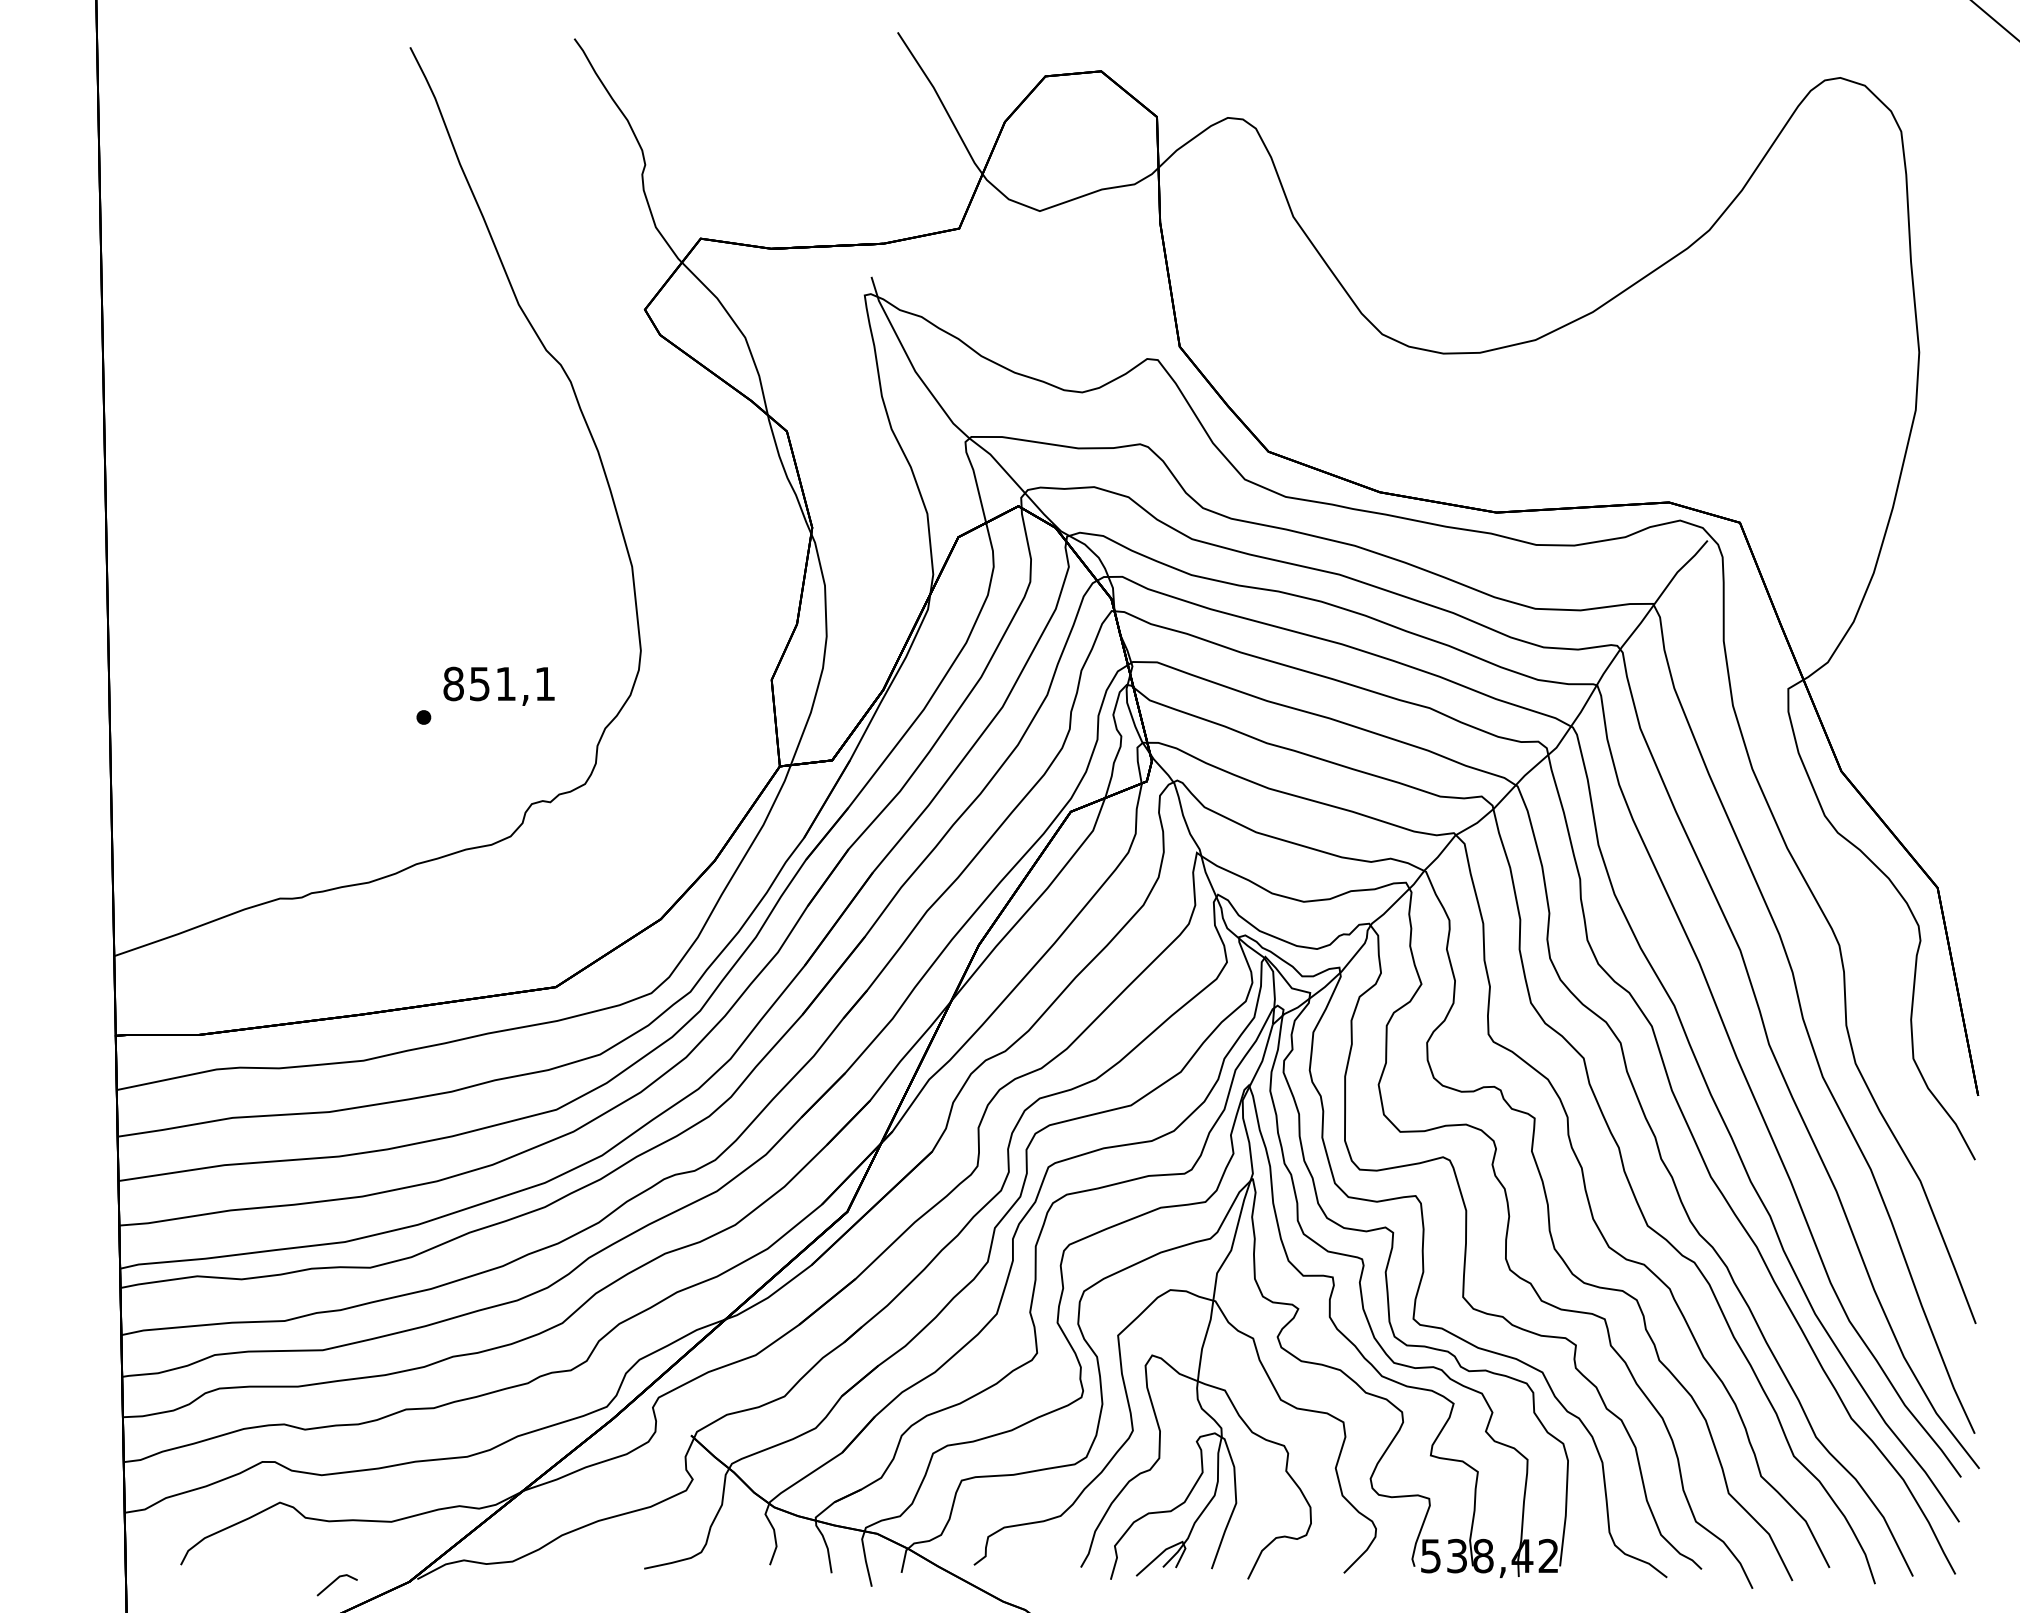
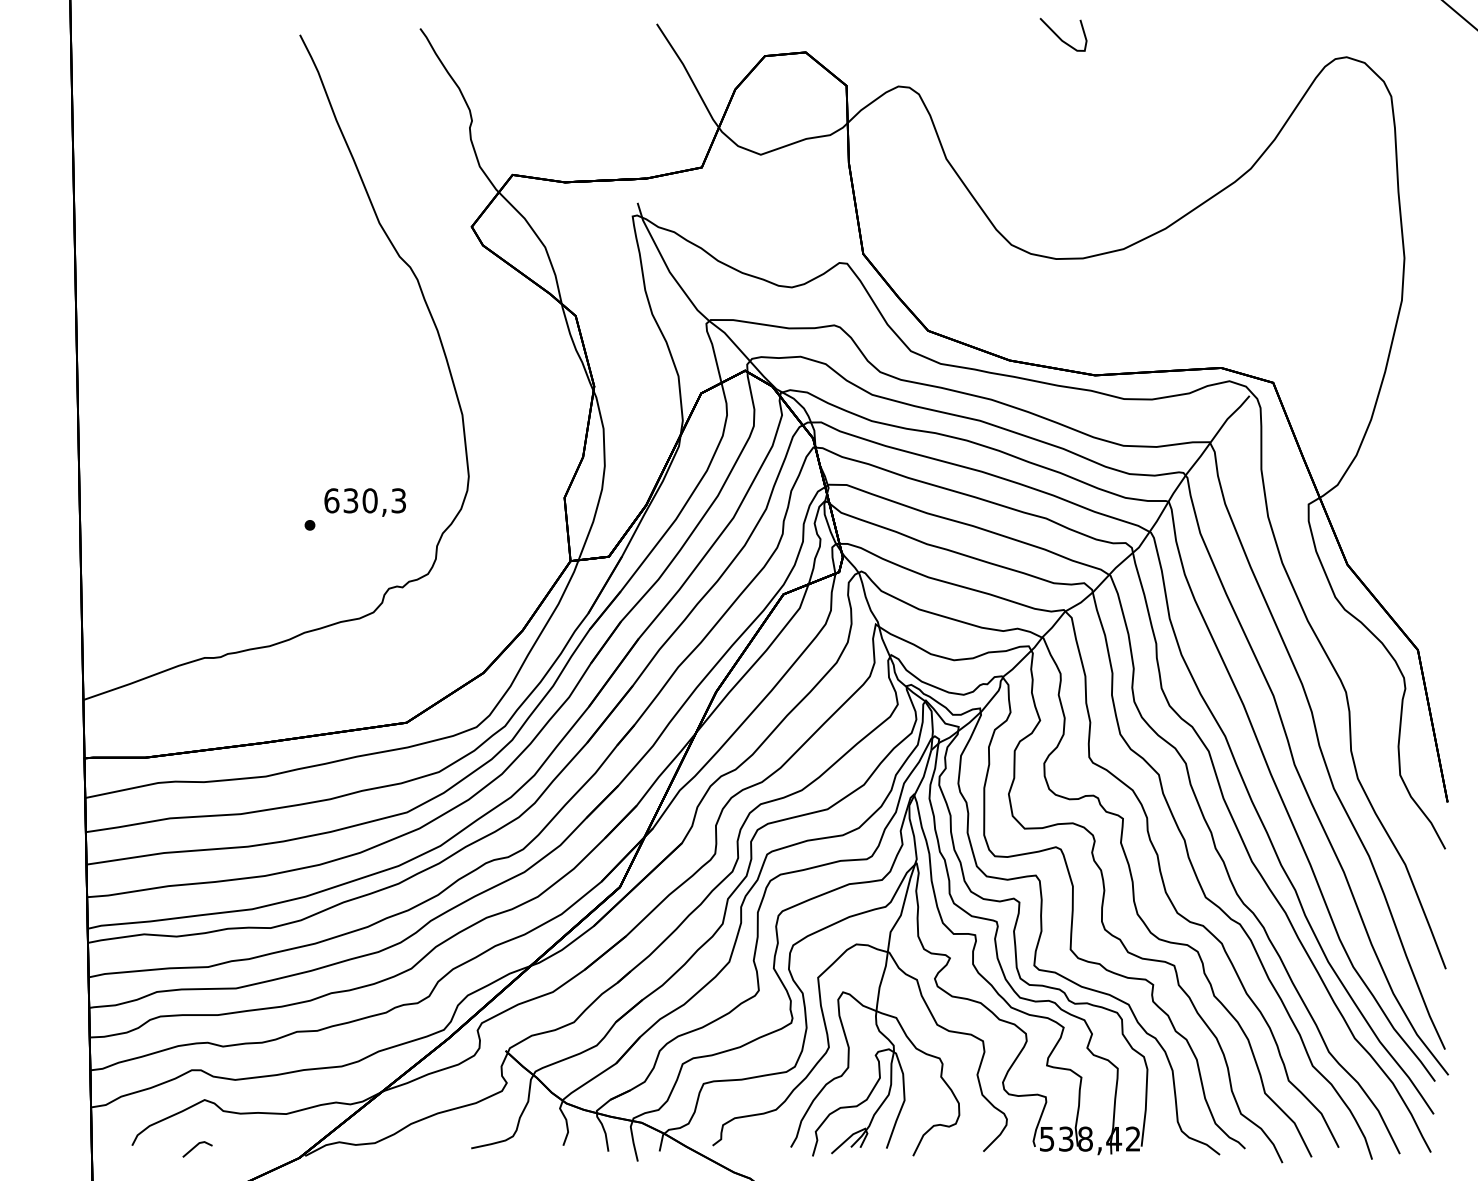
curve: (1449, 51) -> (1060, 37), added
text: (499, 683) -> (365, 500), 851,1 -> 630,3
line: (334, 1582) -> (195, 1147), moved

